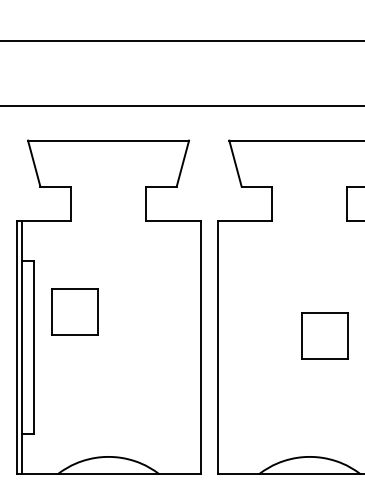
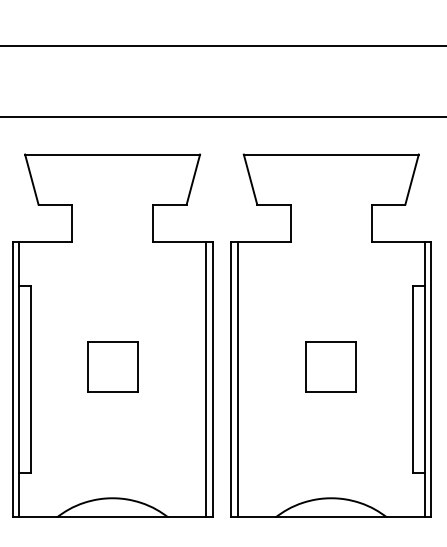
part: (74, 311) -> (112, 366), moved
part: (324, 335) -> (330, 366), moved
line: (194, 347) -> (206, 379), added
line: (223, 347) -> (237, 379), added

